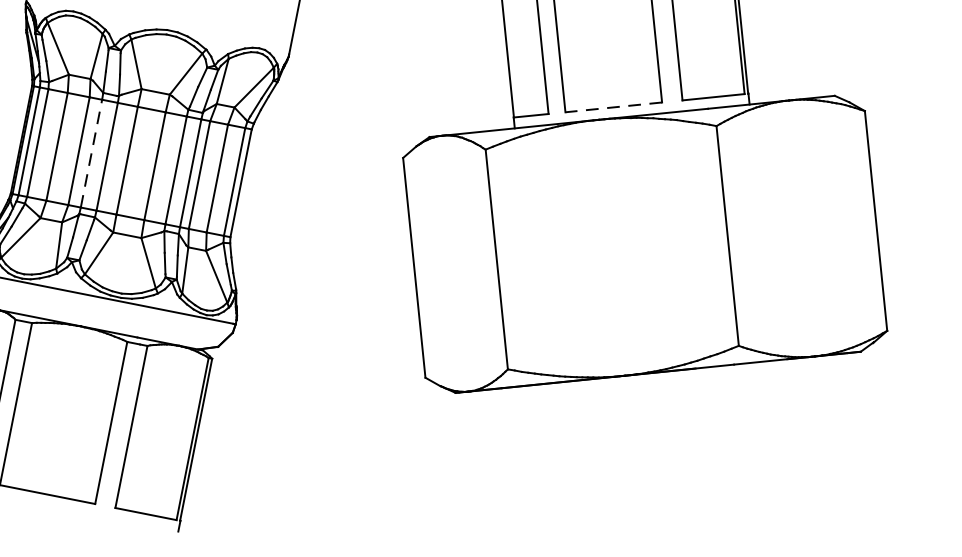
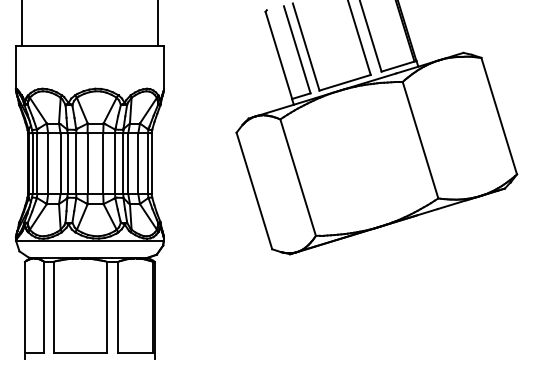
line: (614, 106) -> (345, 82), dashed -> solid
line: (91, 153) -> (67, 163), dashed -> solid

